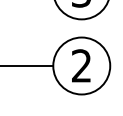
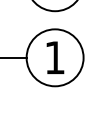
text: (81, 65) -> (54, 57), 2 -> 1

